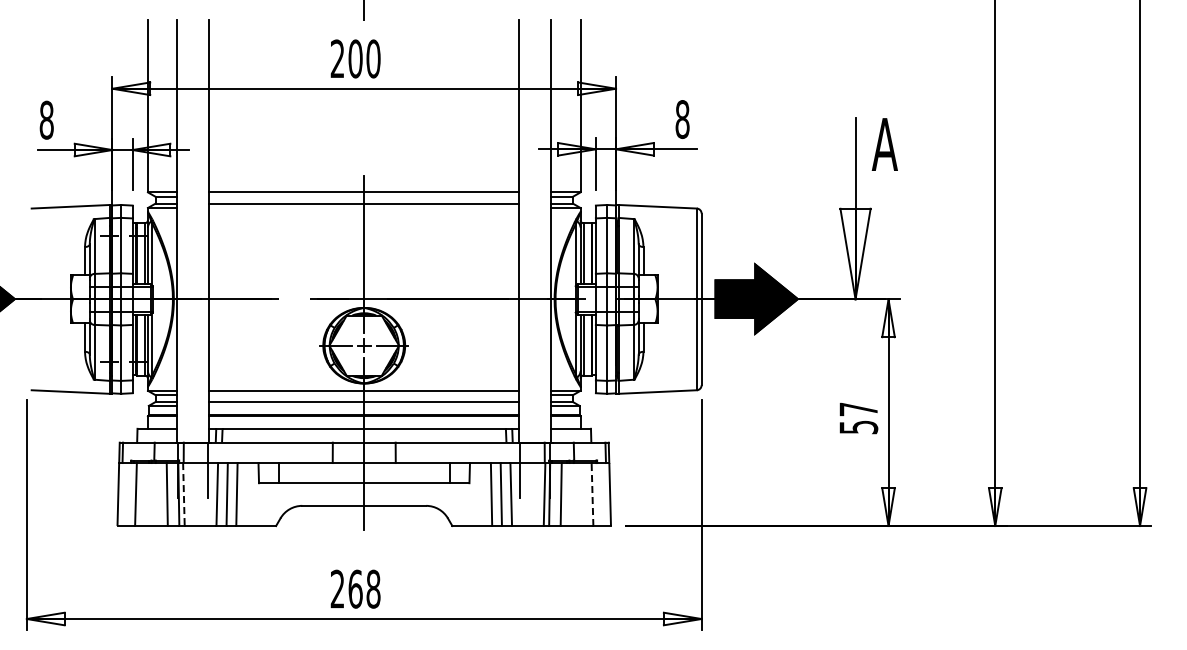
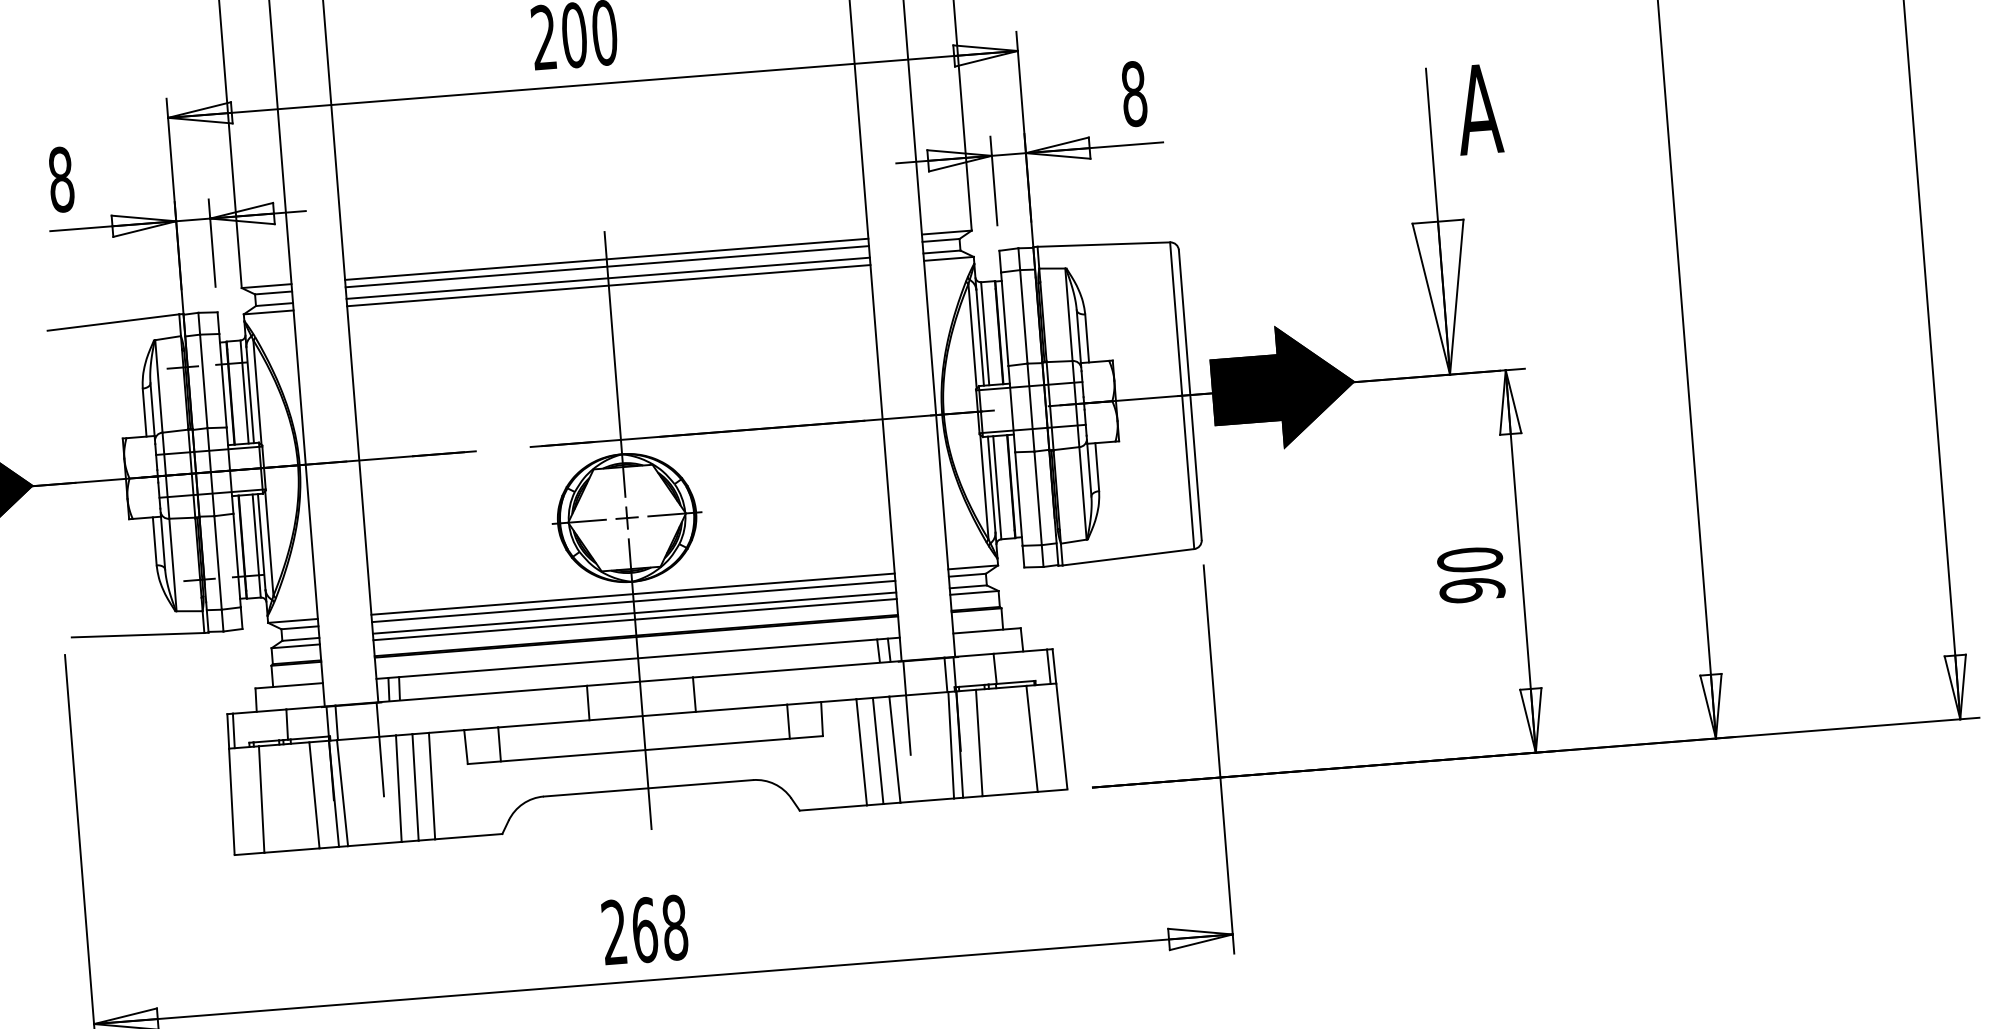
line: (364, 196) -> (607, 266), added
line: (364, 208) -> (609, 286), added
line: (364, 395) -> (634, 602), added
line: (364, 405) -> (635, 618), added
text: (858, 418) -> (1470, 575), 57 -> 90
line: (592, 494) -> (1032, 738), dashed -> solid
line: (183, 495) -> (341, 794), dashed -> solid

